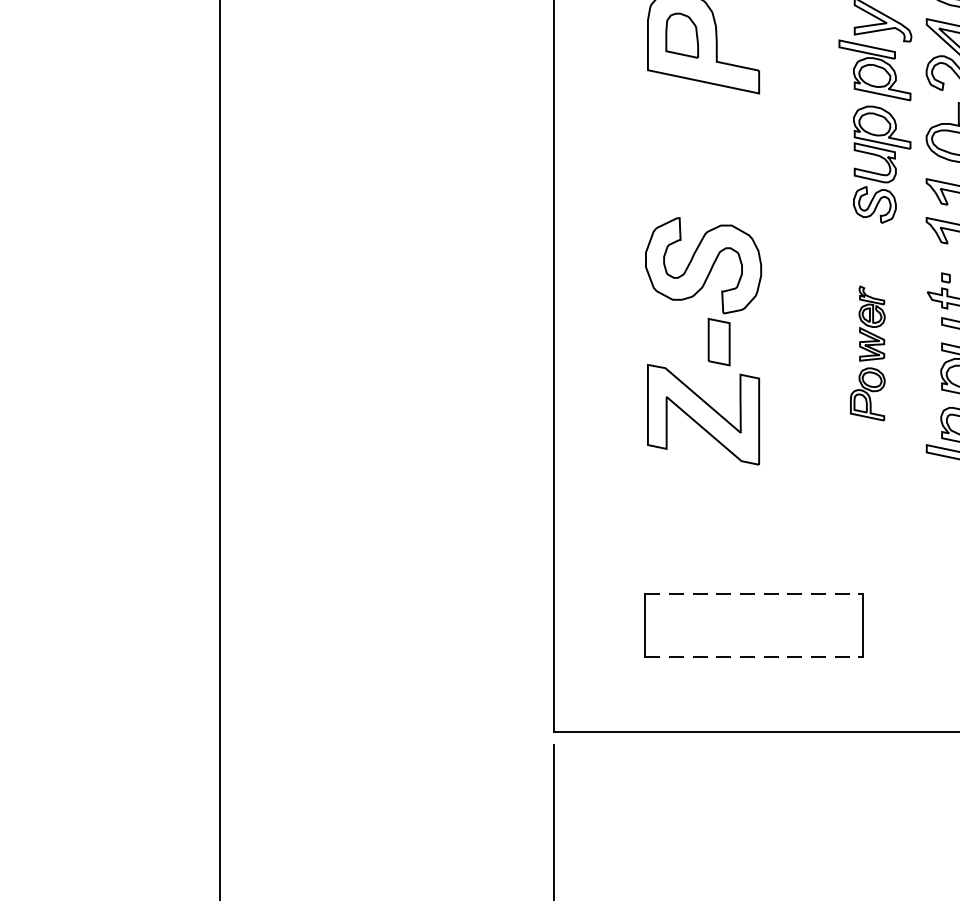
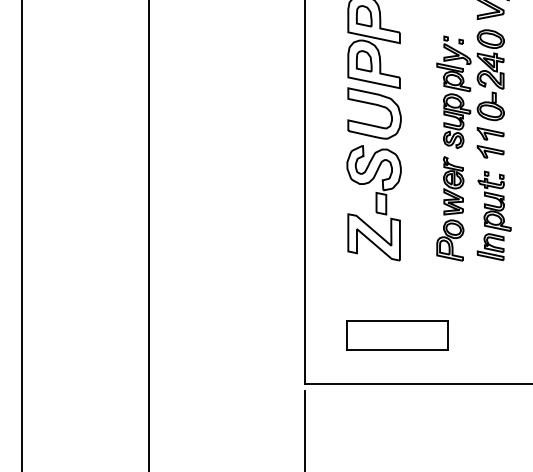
part: (704, 130) -> (374, 105), added
part: (868, 352) -> (450, 208), size x1.67
line: (756, 593) -> (398, 320), dashed -> solid
line: (756, 658) -> (398, 350), dashed -> solid

